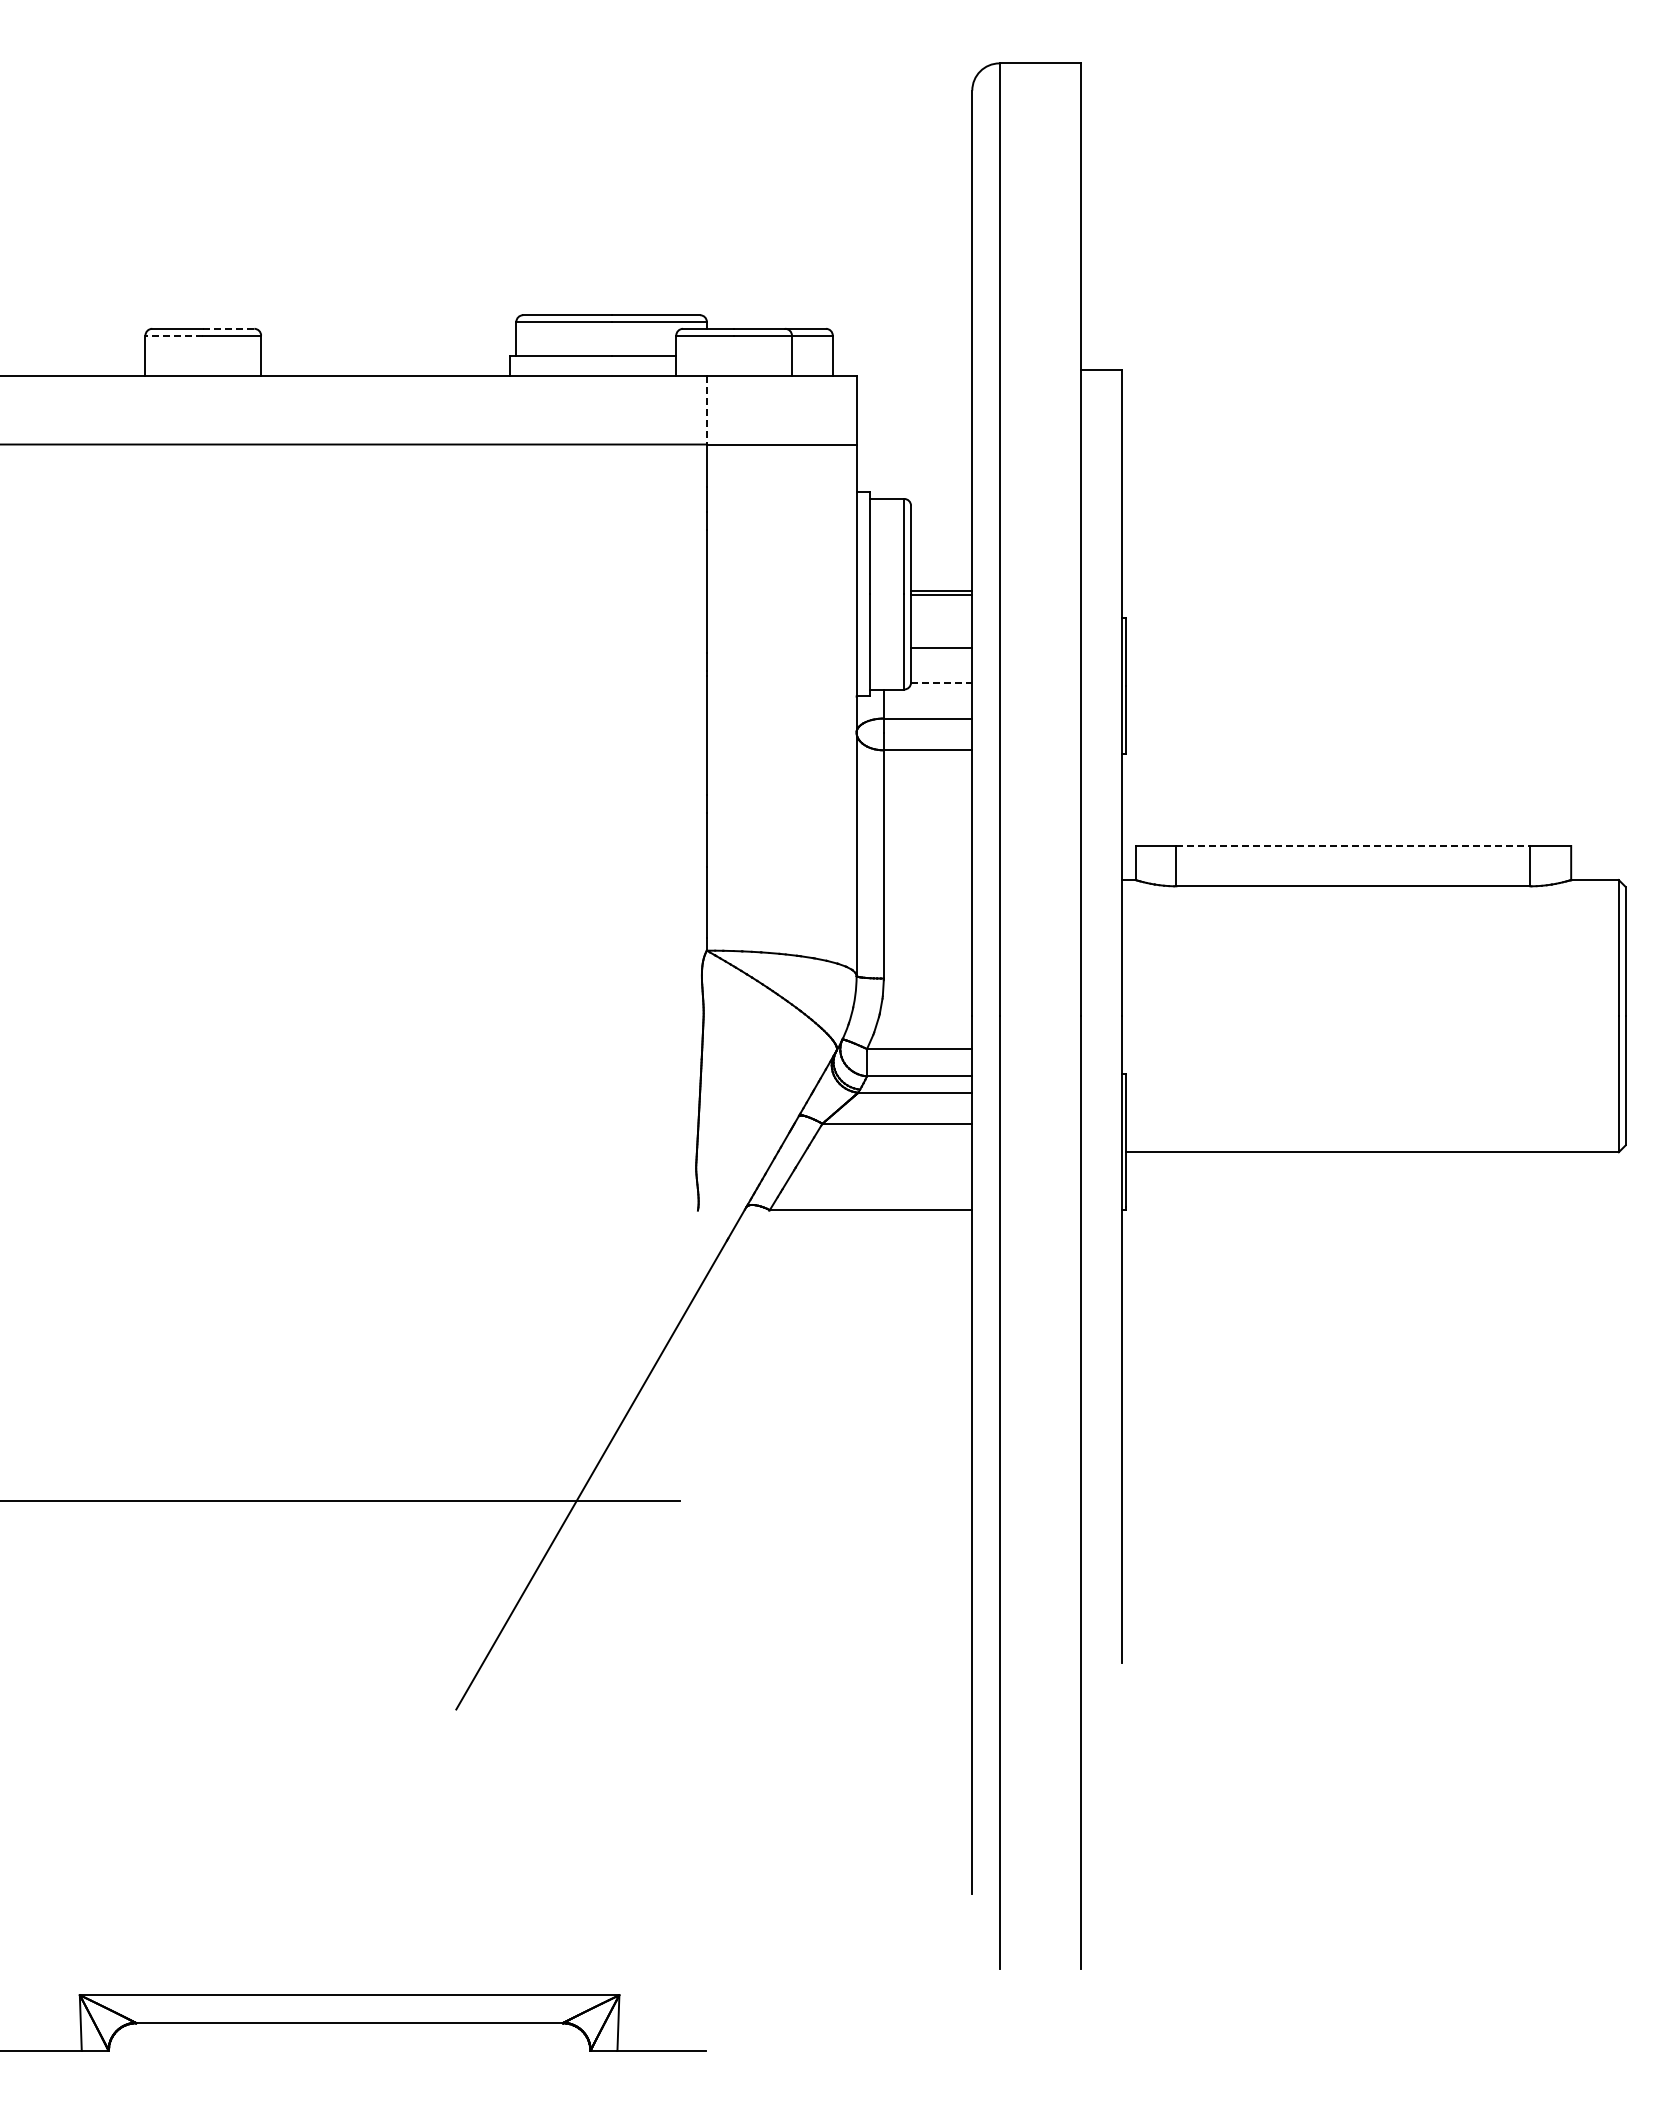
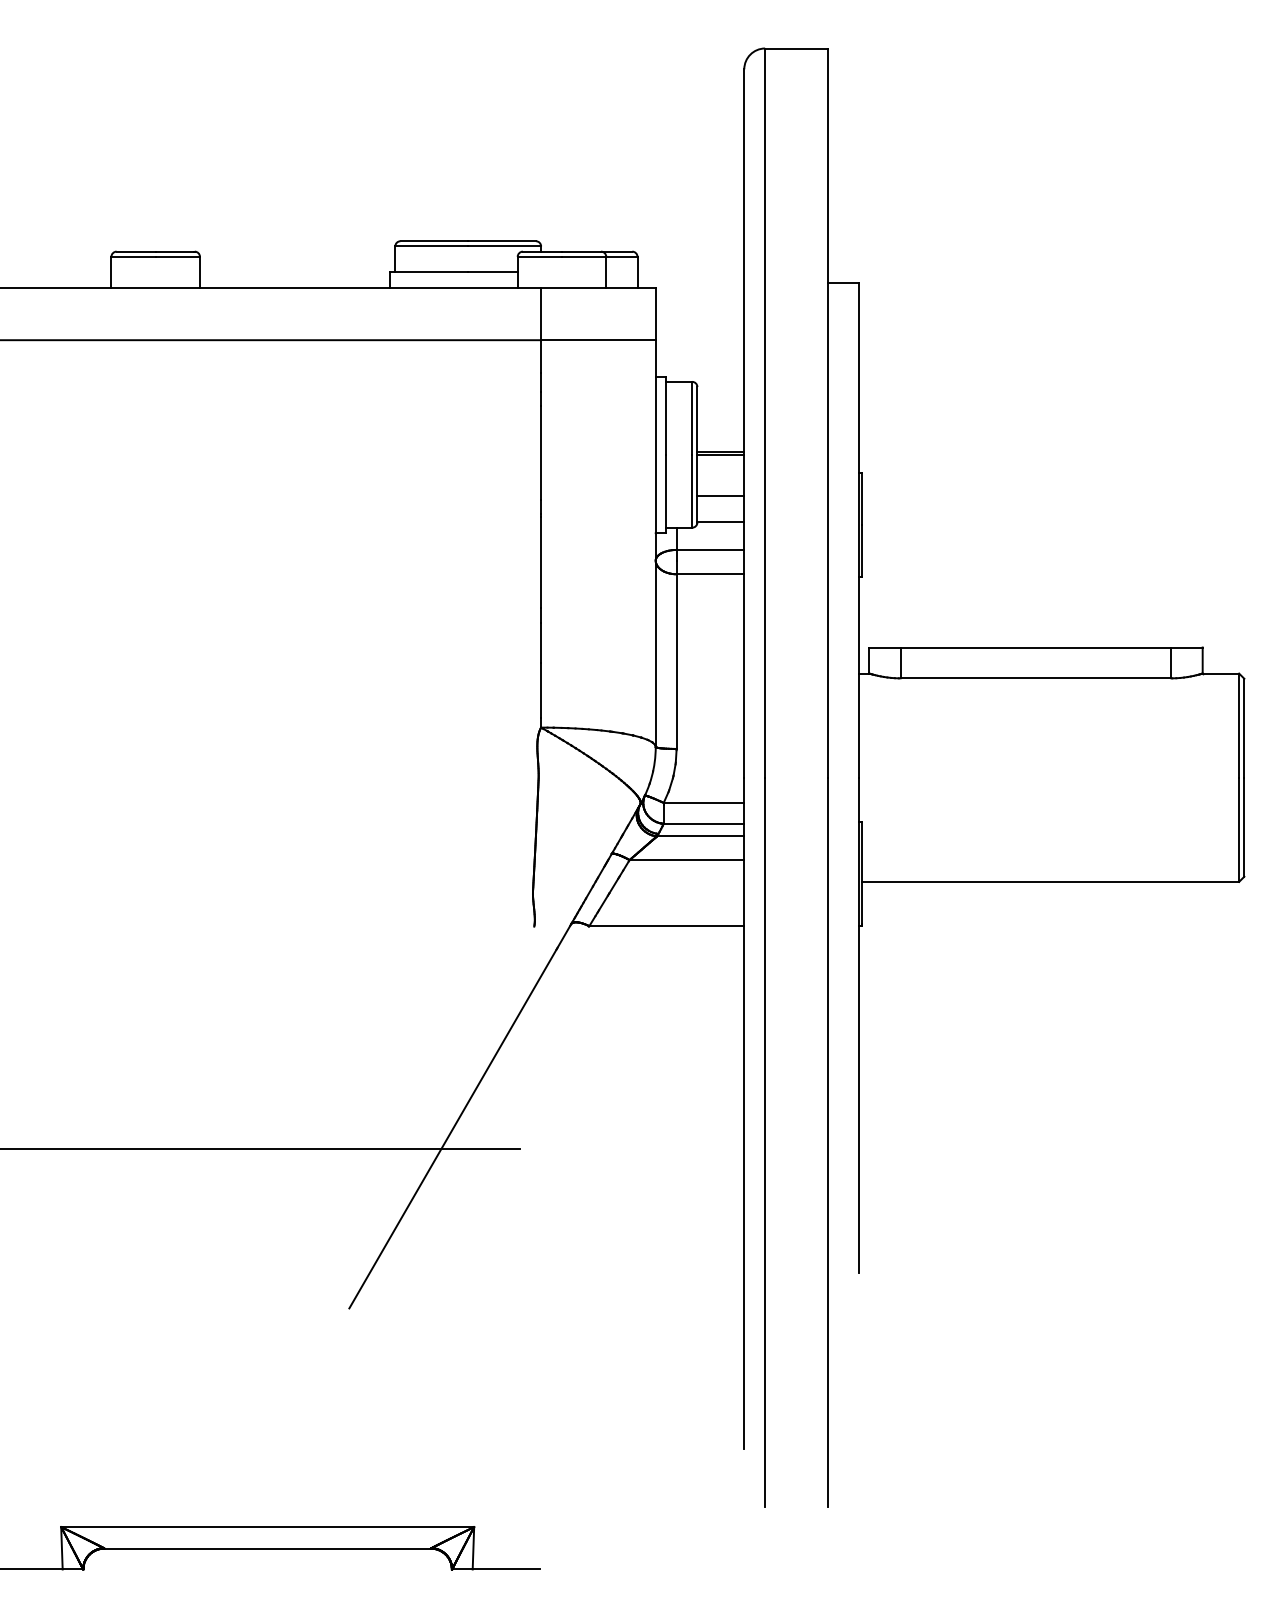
line: (228, 328) -> (174, 251), dashed -> solid
line: (174, 335) -> (133, 256), dashed -> solid
line: (706, 410) -> (540, 314), dashed -> solid
line: (941, 682) -> (720, 522), dashed -> solid
line: (1353, 846) -> (1036, 647), dashed -> solid

